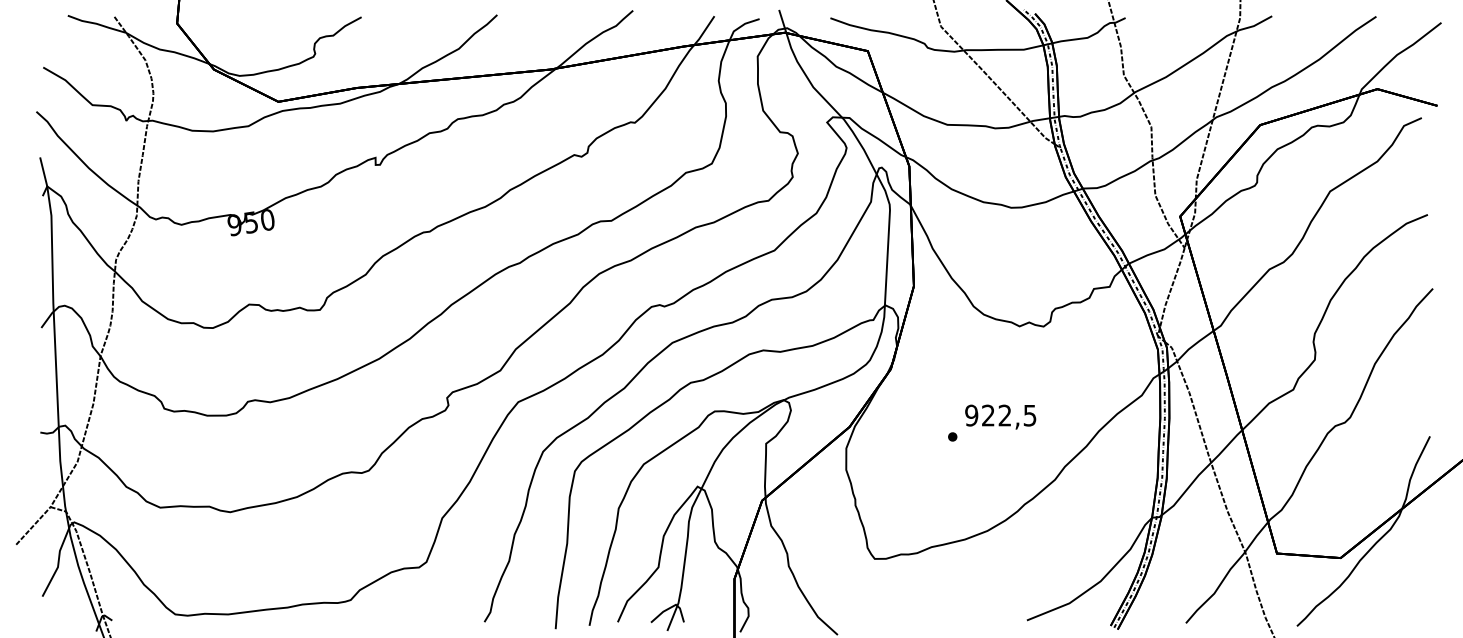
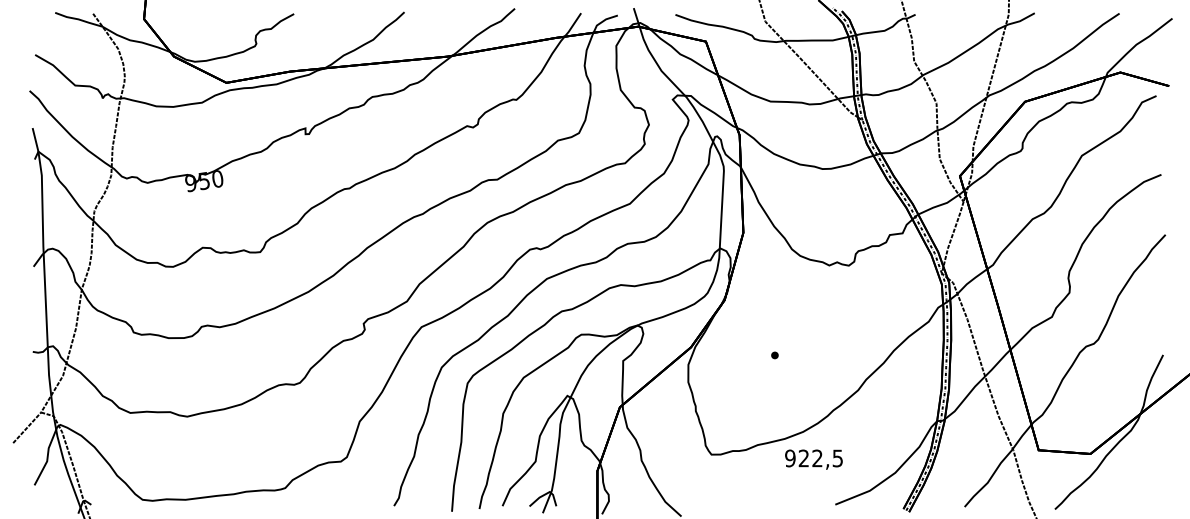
text: (1000, 416) -> (813, 459), moved

